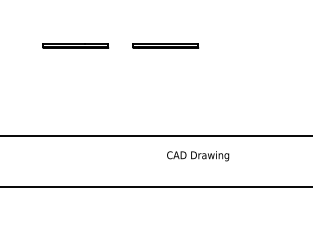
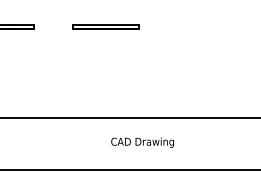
part: (165, 45) -> (105, 26), moved
text: (198, 156) -> (143, 143), moved

